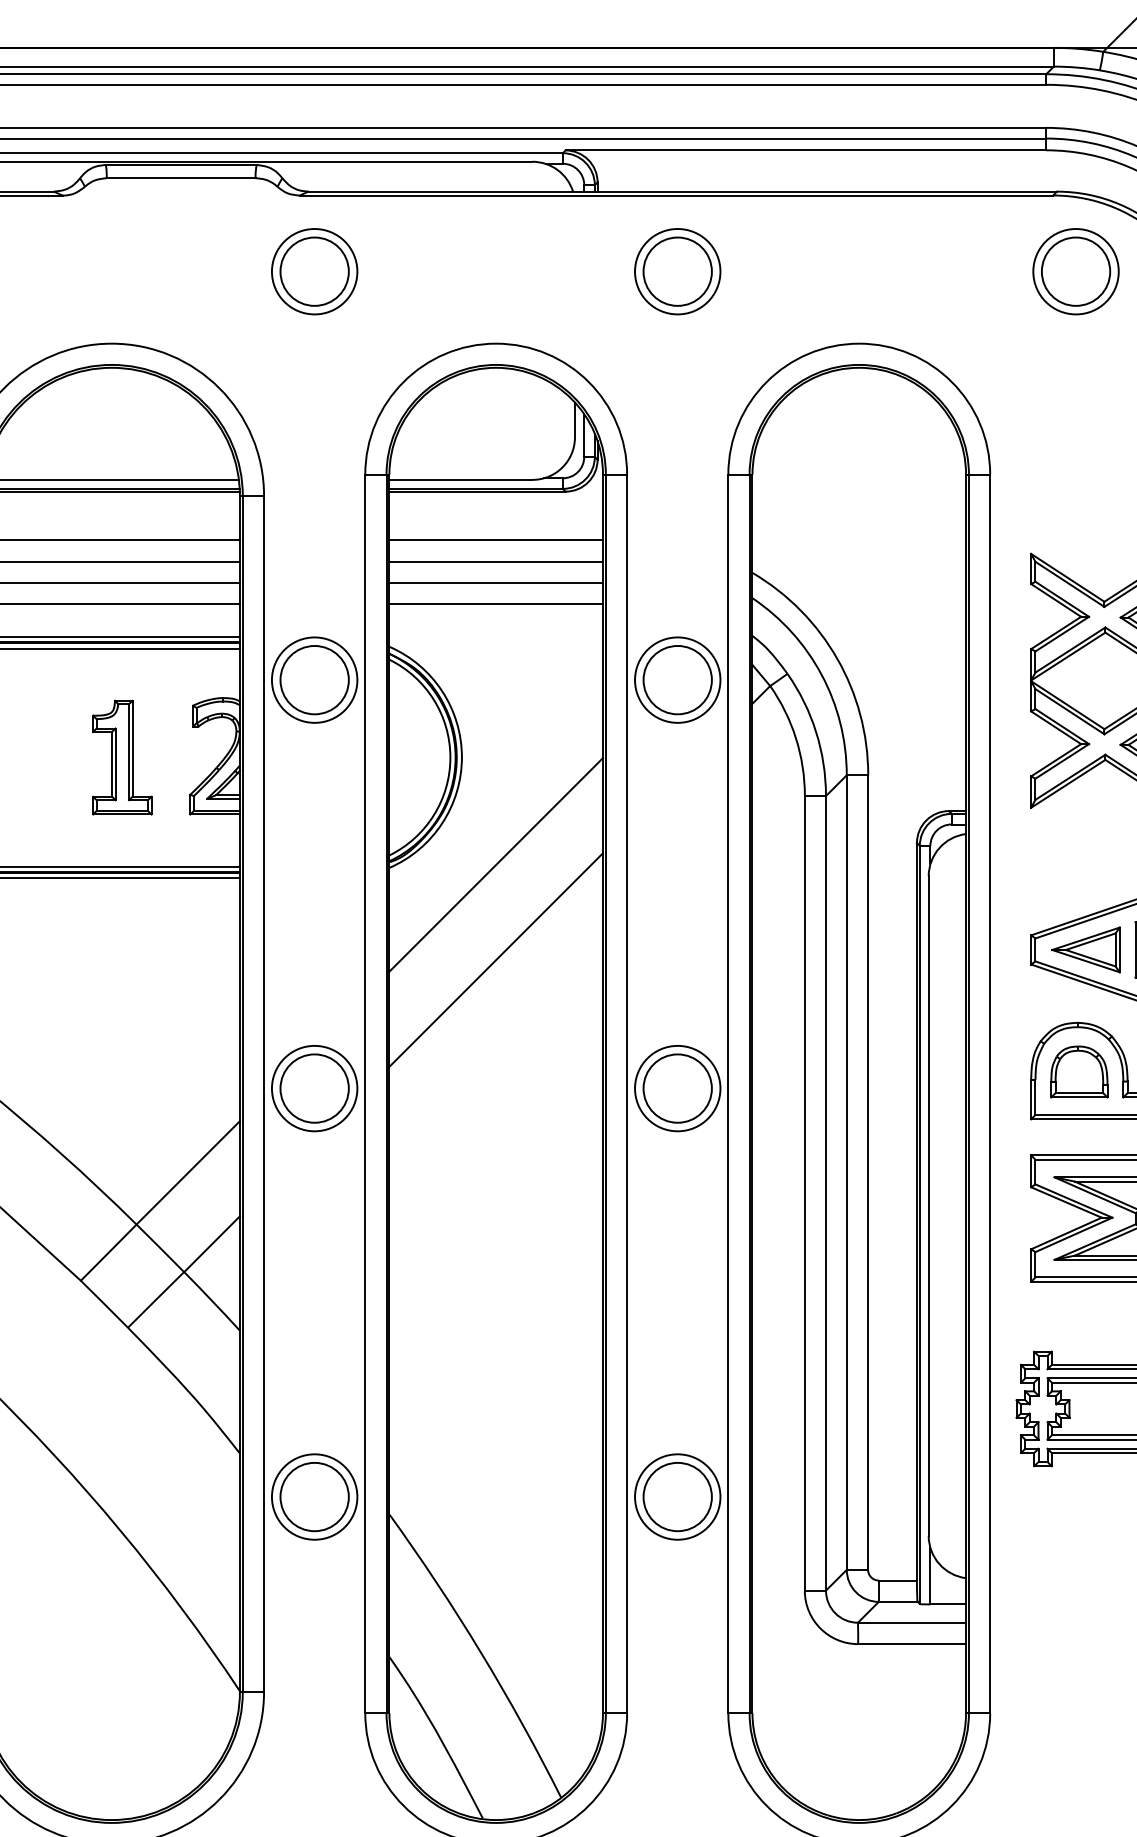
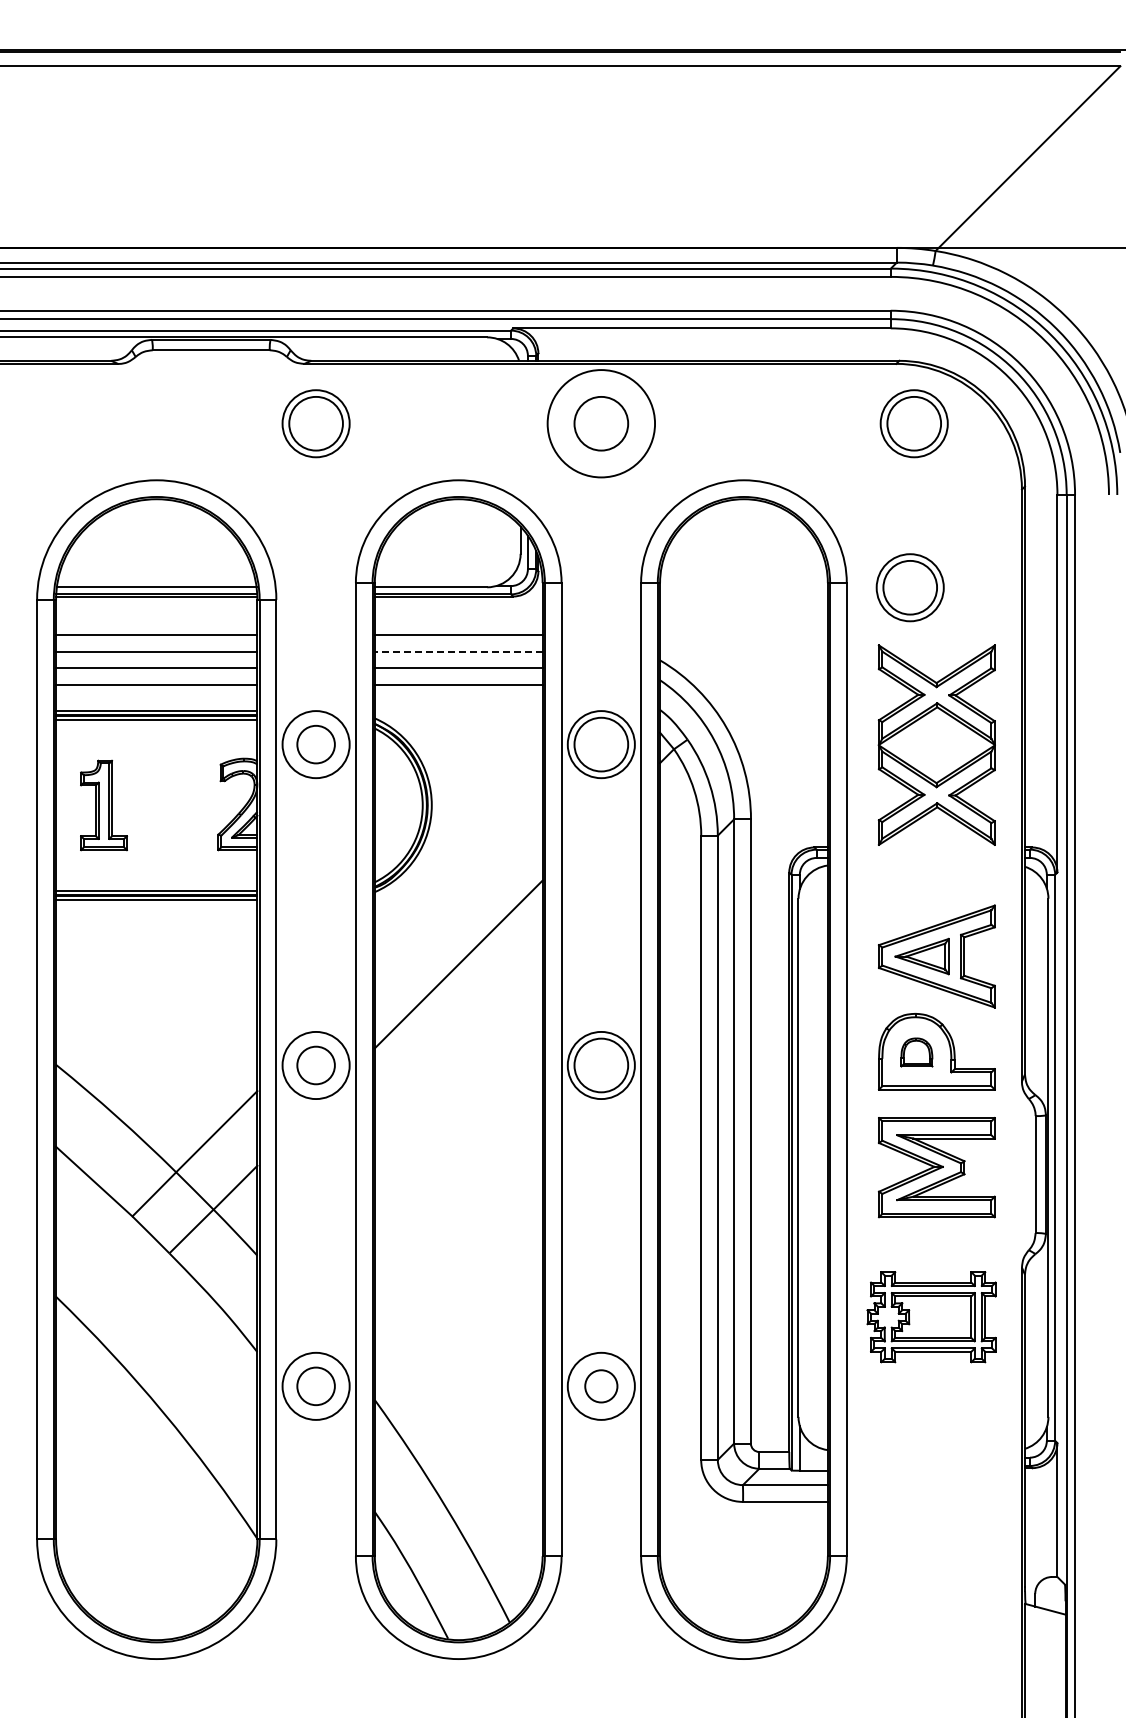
circle: (676, 271) -> (600, 423), size x1.6
part: (1069, 480) -> (909, 587), added
line: (495, 561) -> (458, 651), solid -> dashed
circle: (313, 679) -> (315, 744), size x0.7
part: (121, 757) -> (103, 805), moved
line: (495, 864) -> (458, 889), removed
part: (1078, 1072) -> (916, 1052), size x0.7
circle: (313, 1088) -> (315, 1065), size x0.7
circle: (313, 1497) -> (315, 1386), size x0.7
circle: (677, 1497) -> (601, 1386), size x0.6

